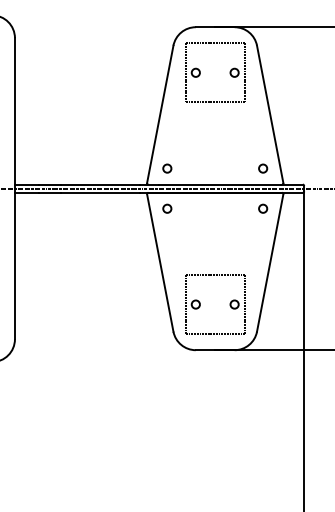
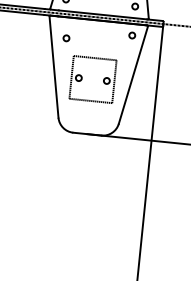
circle: (167, 208) -> (66, 38), moved
part: (229, 304) -> (103, 80), moved

